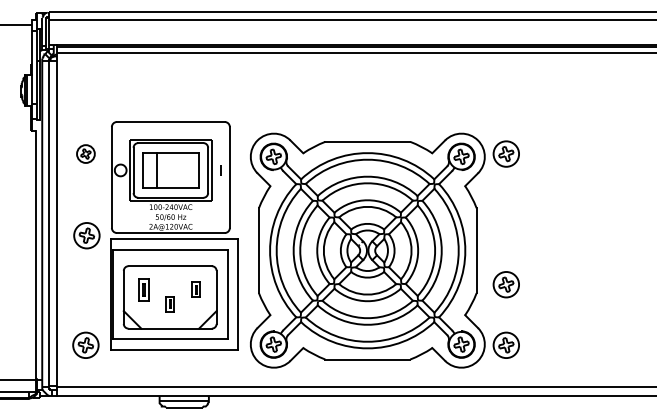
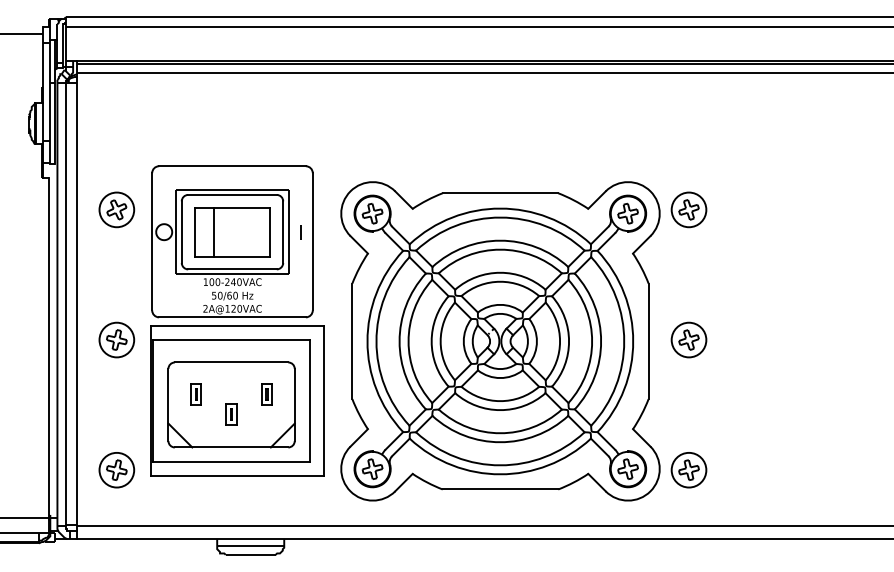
part: (85, 153) -> (116, 209), size x1.43
part: (86, 235) -> (116, 339), moved
part: (505, 284) -> (687, 339), moved
part: (144, 289) -> (196, 394), size x0.71

